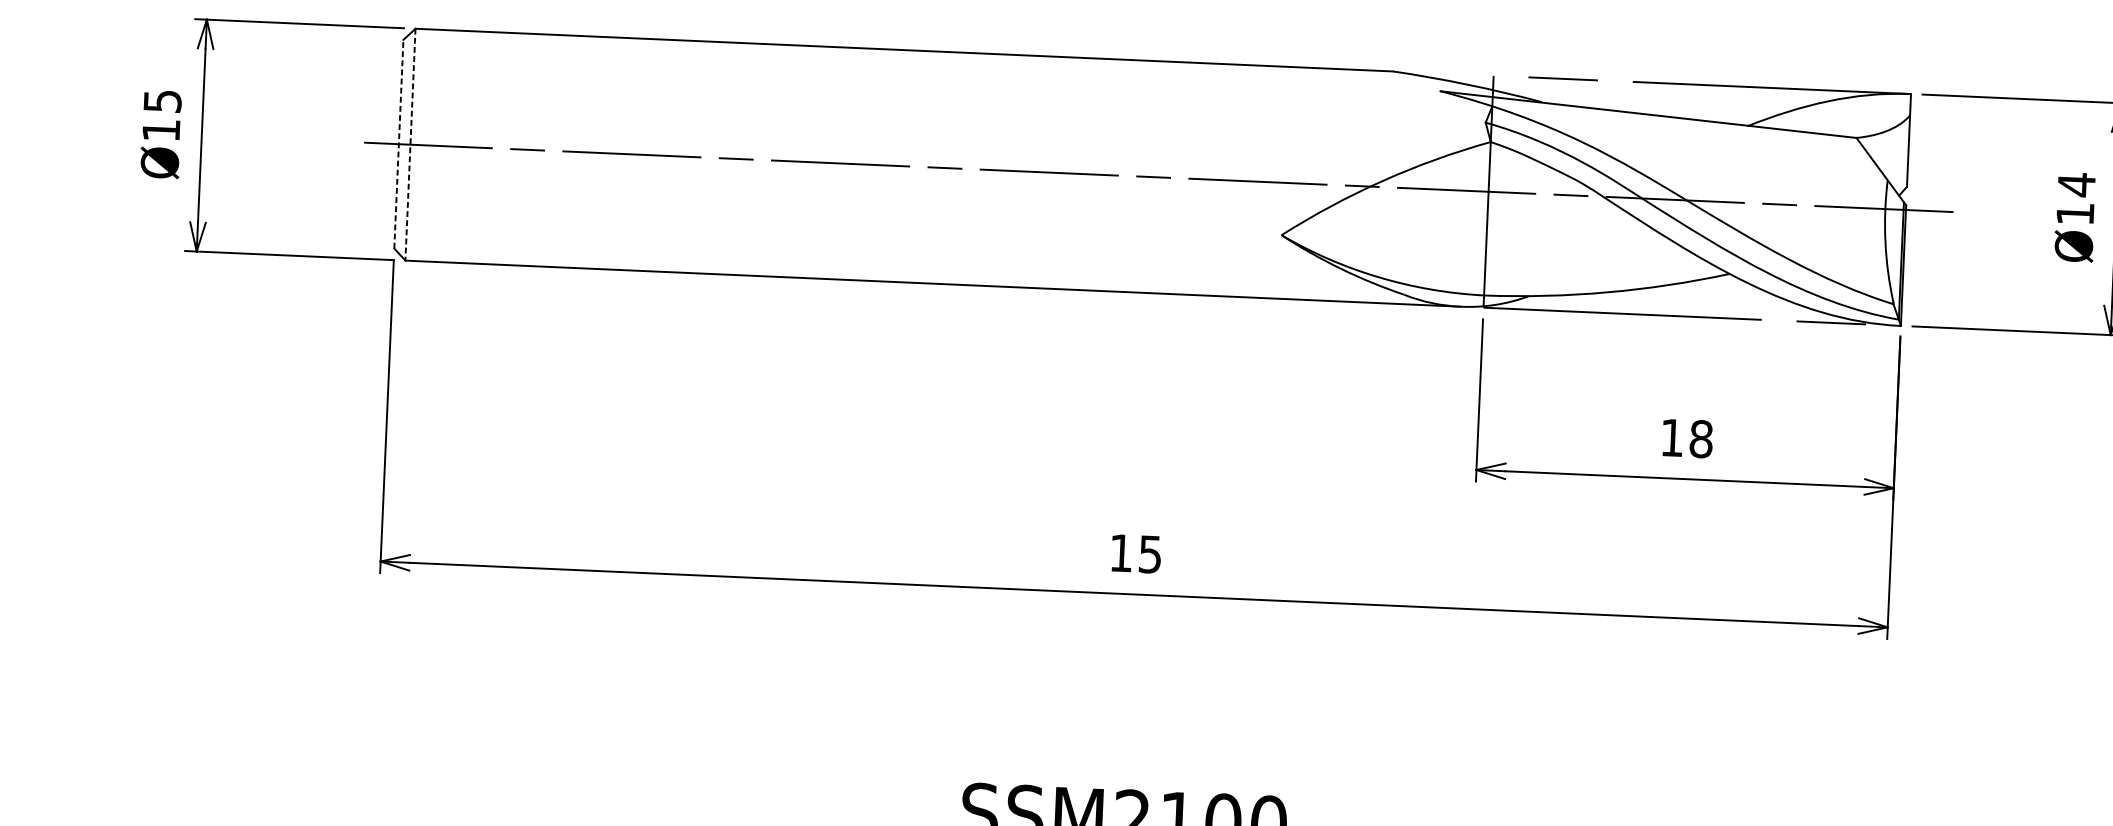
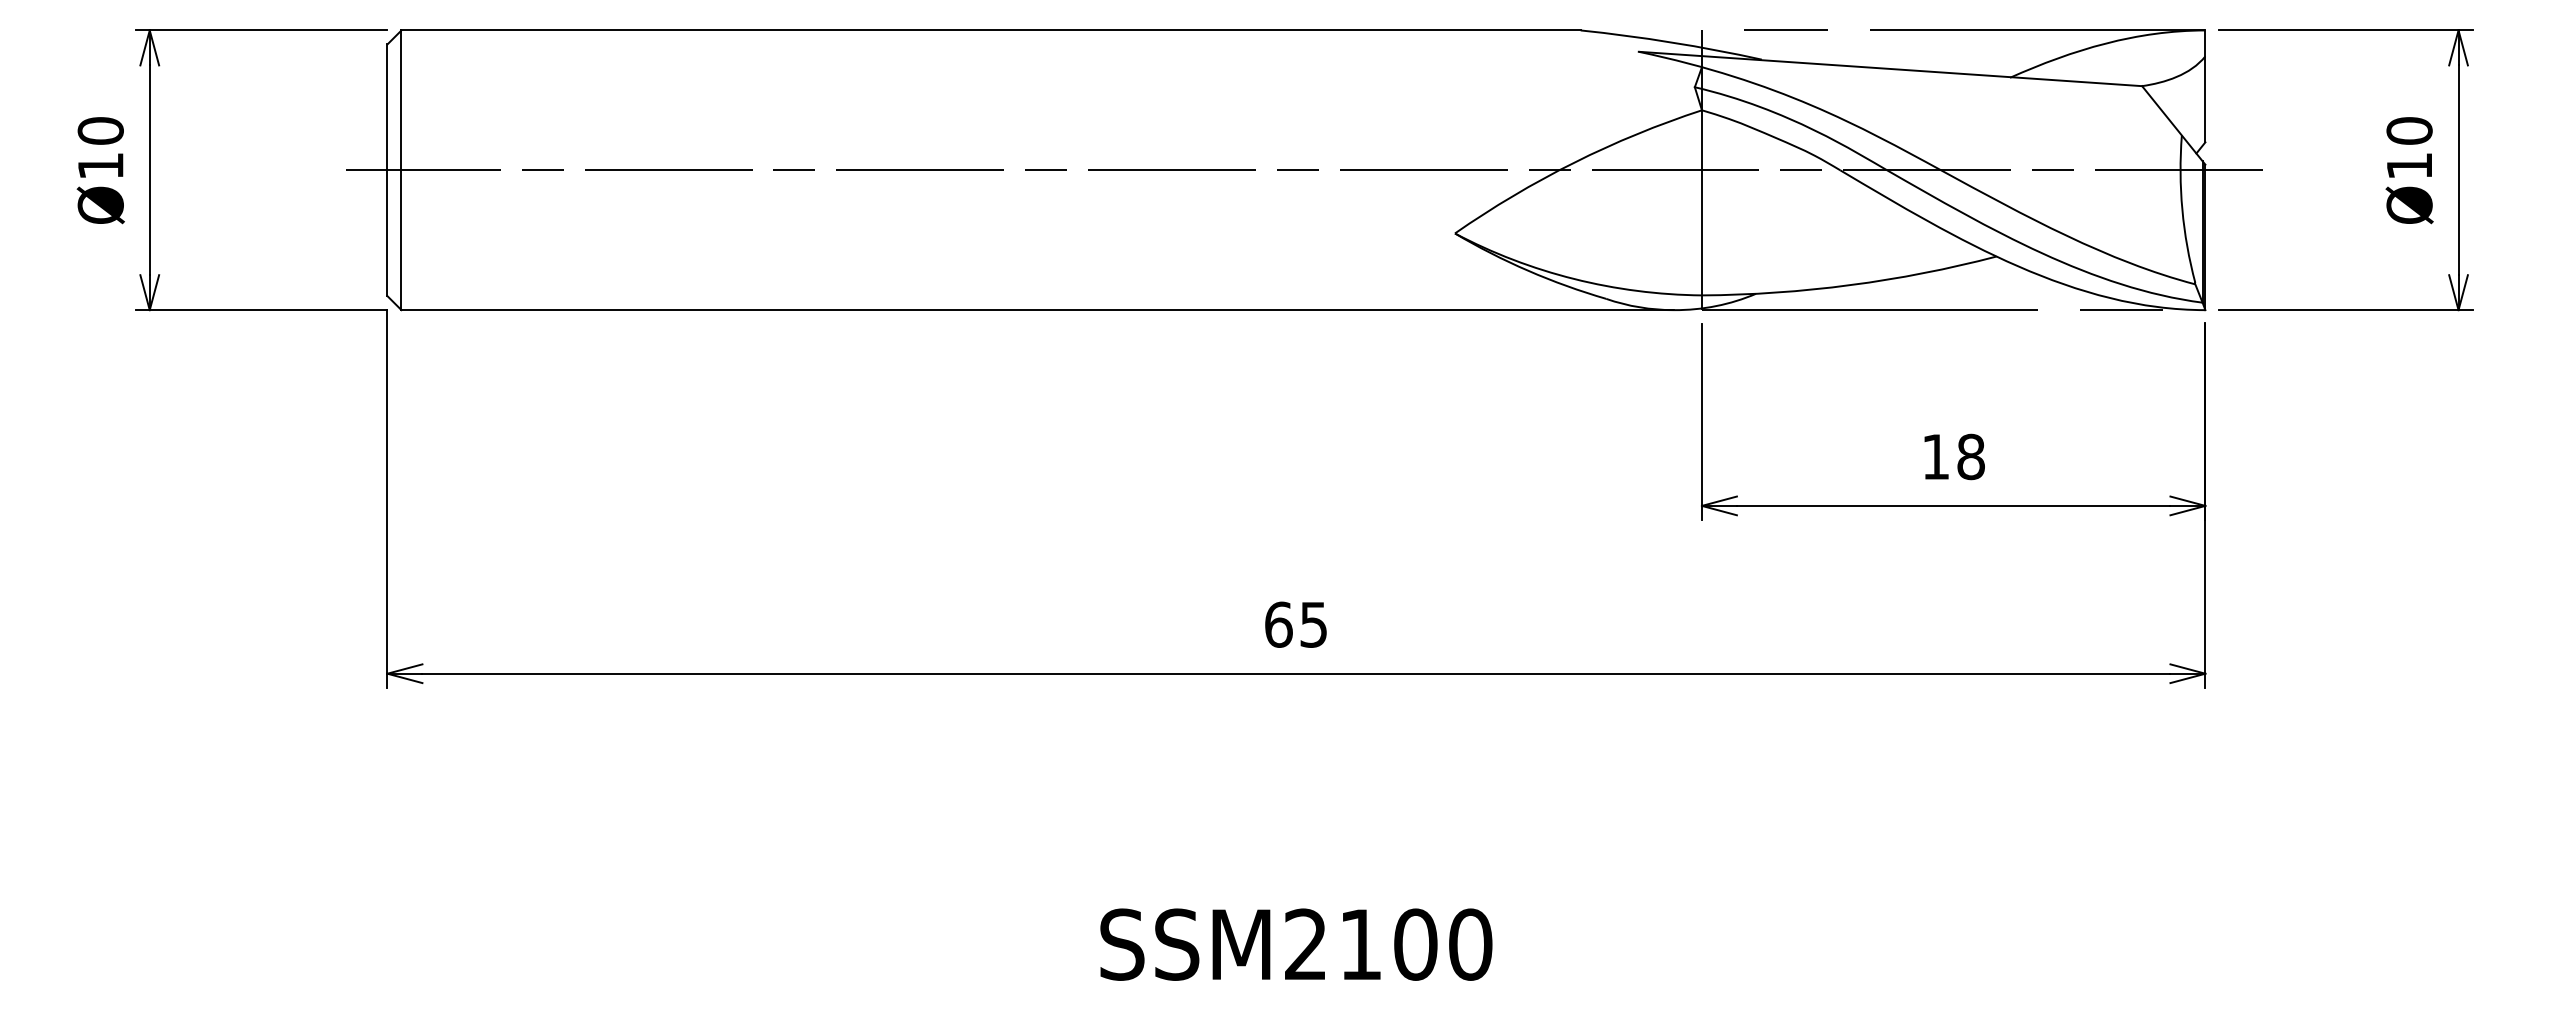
text: (162, 100) -> (100, 130), Ø15 -> Ø10
line: (398, 144) -> (387, 170), dashed -> solid
line: (410, 144) -> (401, 170), dashed -> solid
text: (2076, 184) -> (2409, 130), Ø14 -> Ø10
text: (1121, 552) -> (1278, 624), 15 -> 65

